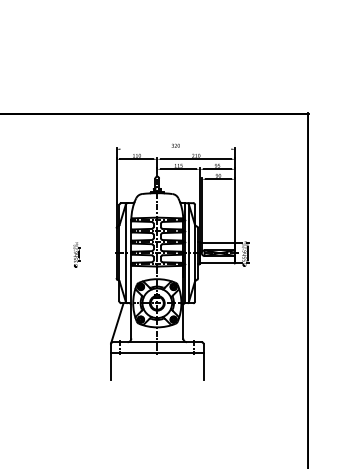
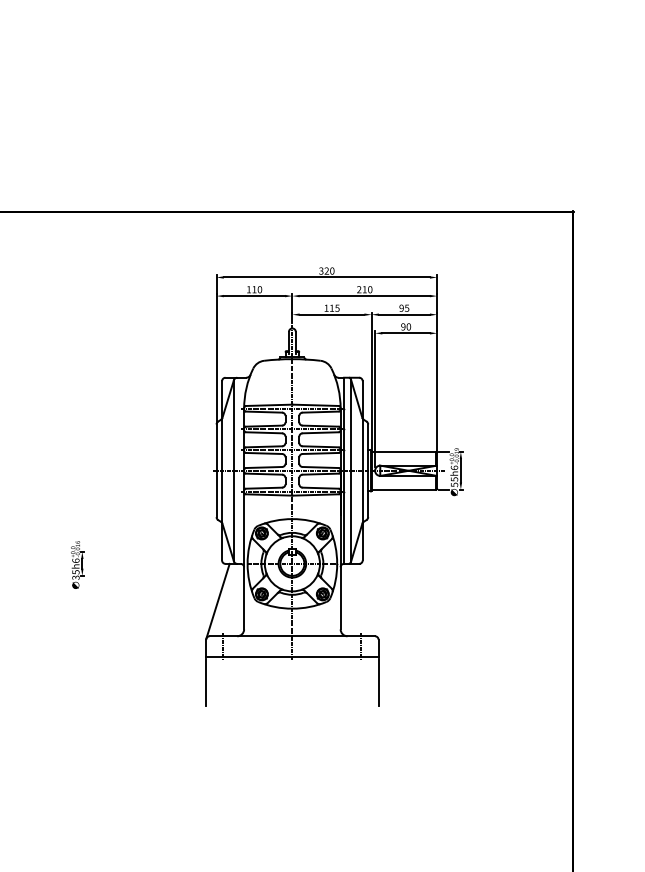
line: (175, 149) -> (326, 277), added
part: (76, 254) -> (77, 564), moved

